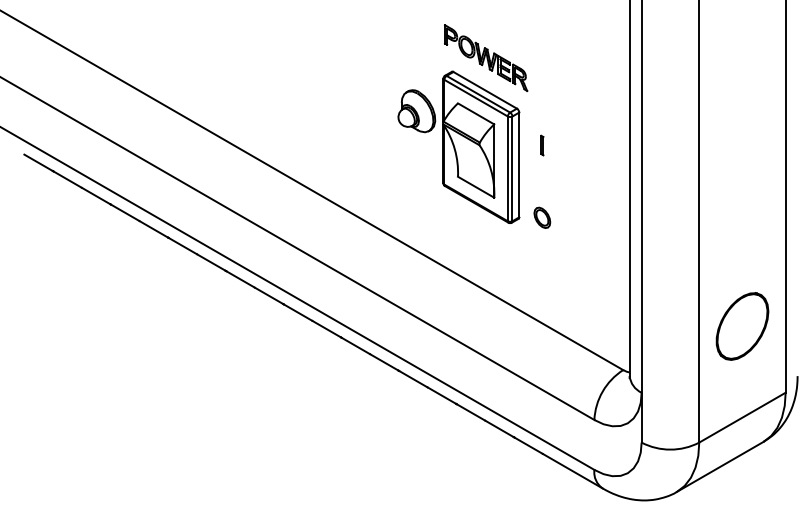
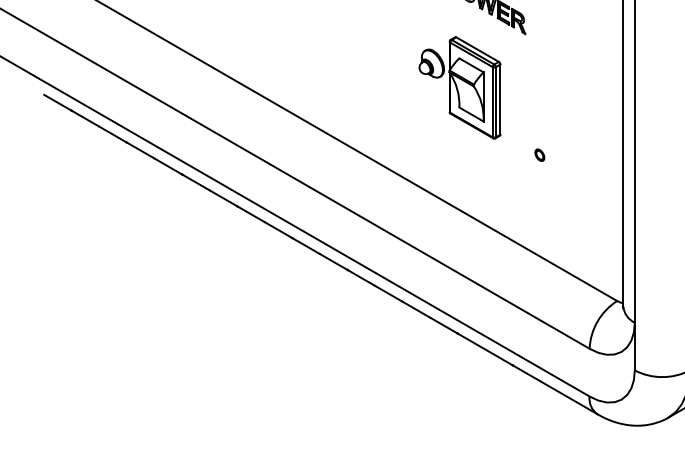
line: (542, 145) -> (539, 86), removed
part: (458, 146) -> (459, 87), size x0.7
part: (542, 217) -> (539, 155), size x0.6

